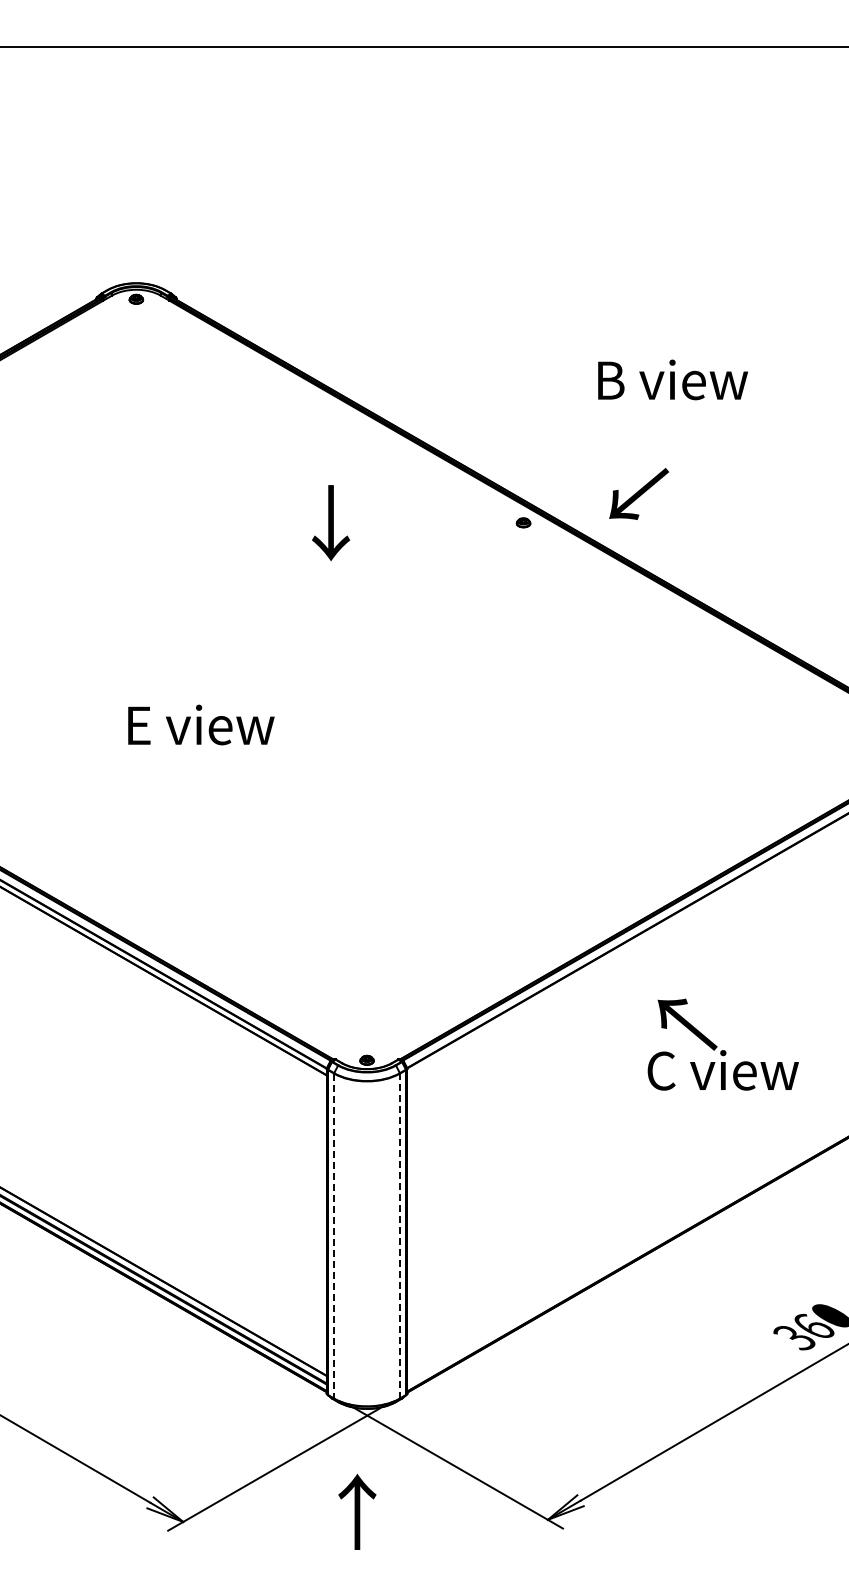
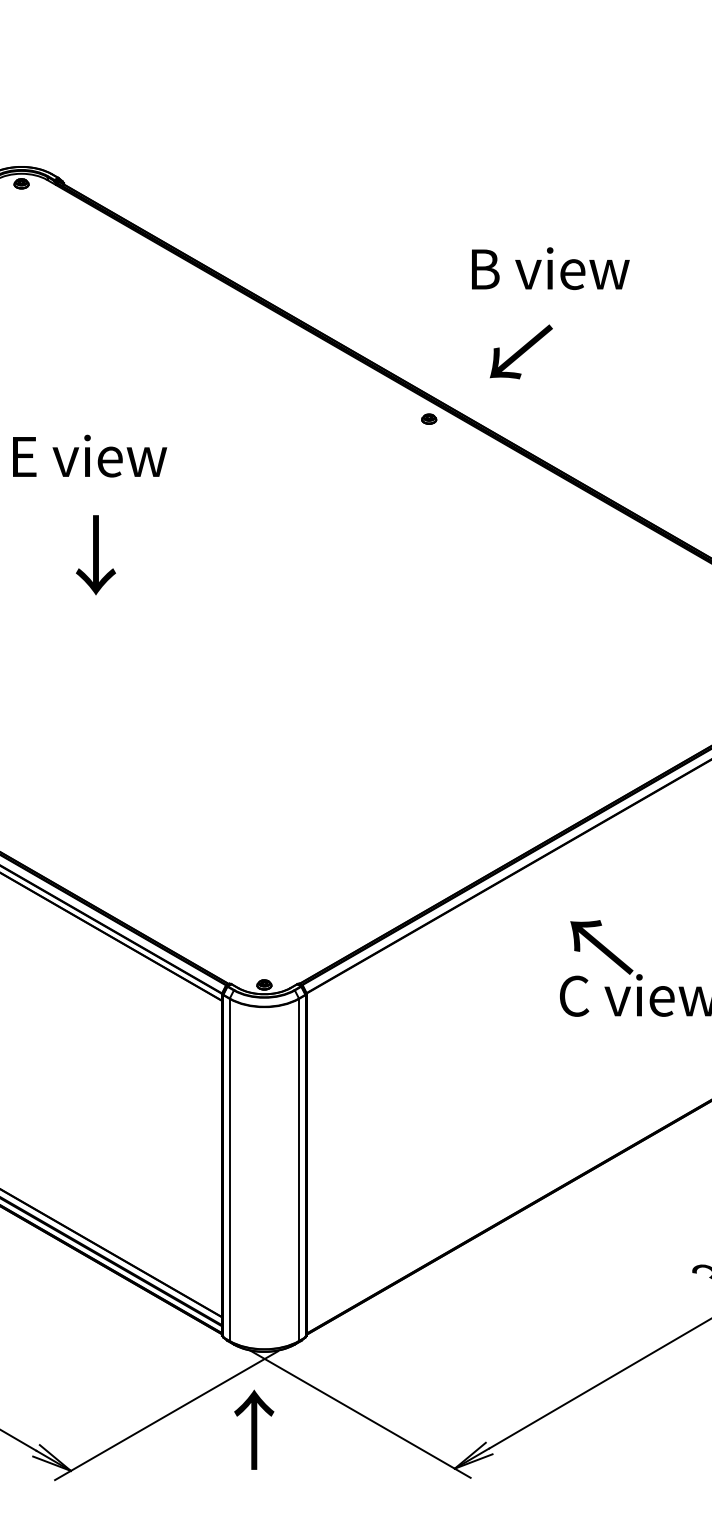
text: (672, 379) -> (550, 268), moved
text: (638, 493) -> (520, 351), moved
text: (331, 523) -> (96, 555), moved
text: (201, 724) -> (90, 455), moved
line: (400, 1235) -> (299, 1169), dashed -> solid
line: (334, 1236) -> (230, 1170), dashed -> solid
text: (357, 1511) -> (254, 1429), moved

